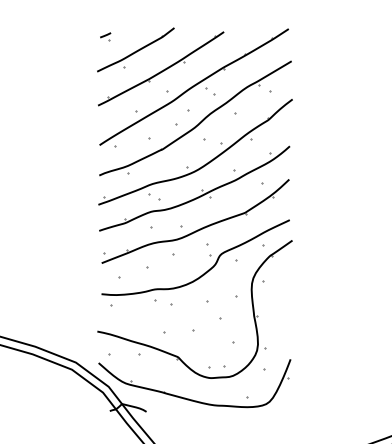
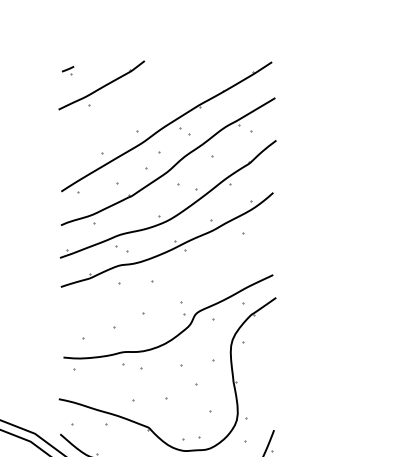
part: (161, 68) -> (130, 106), removed
part: (199, 228) -> (172, 284), removed

